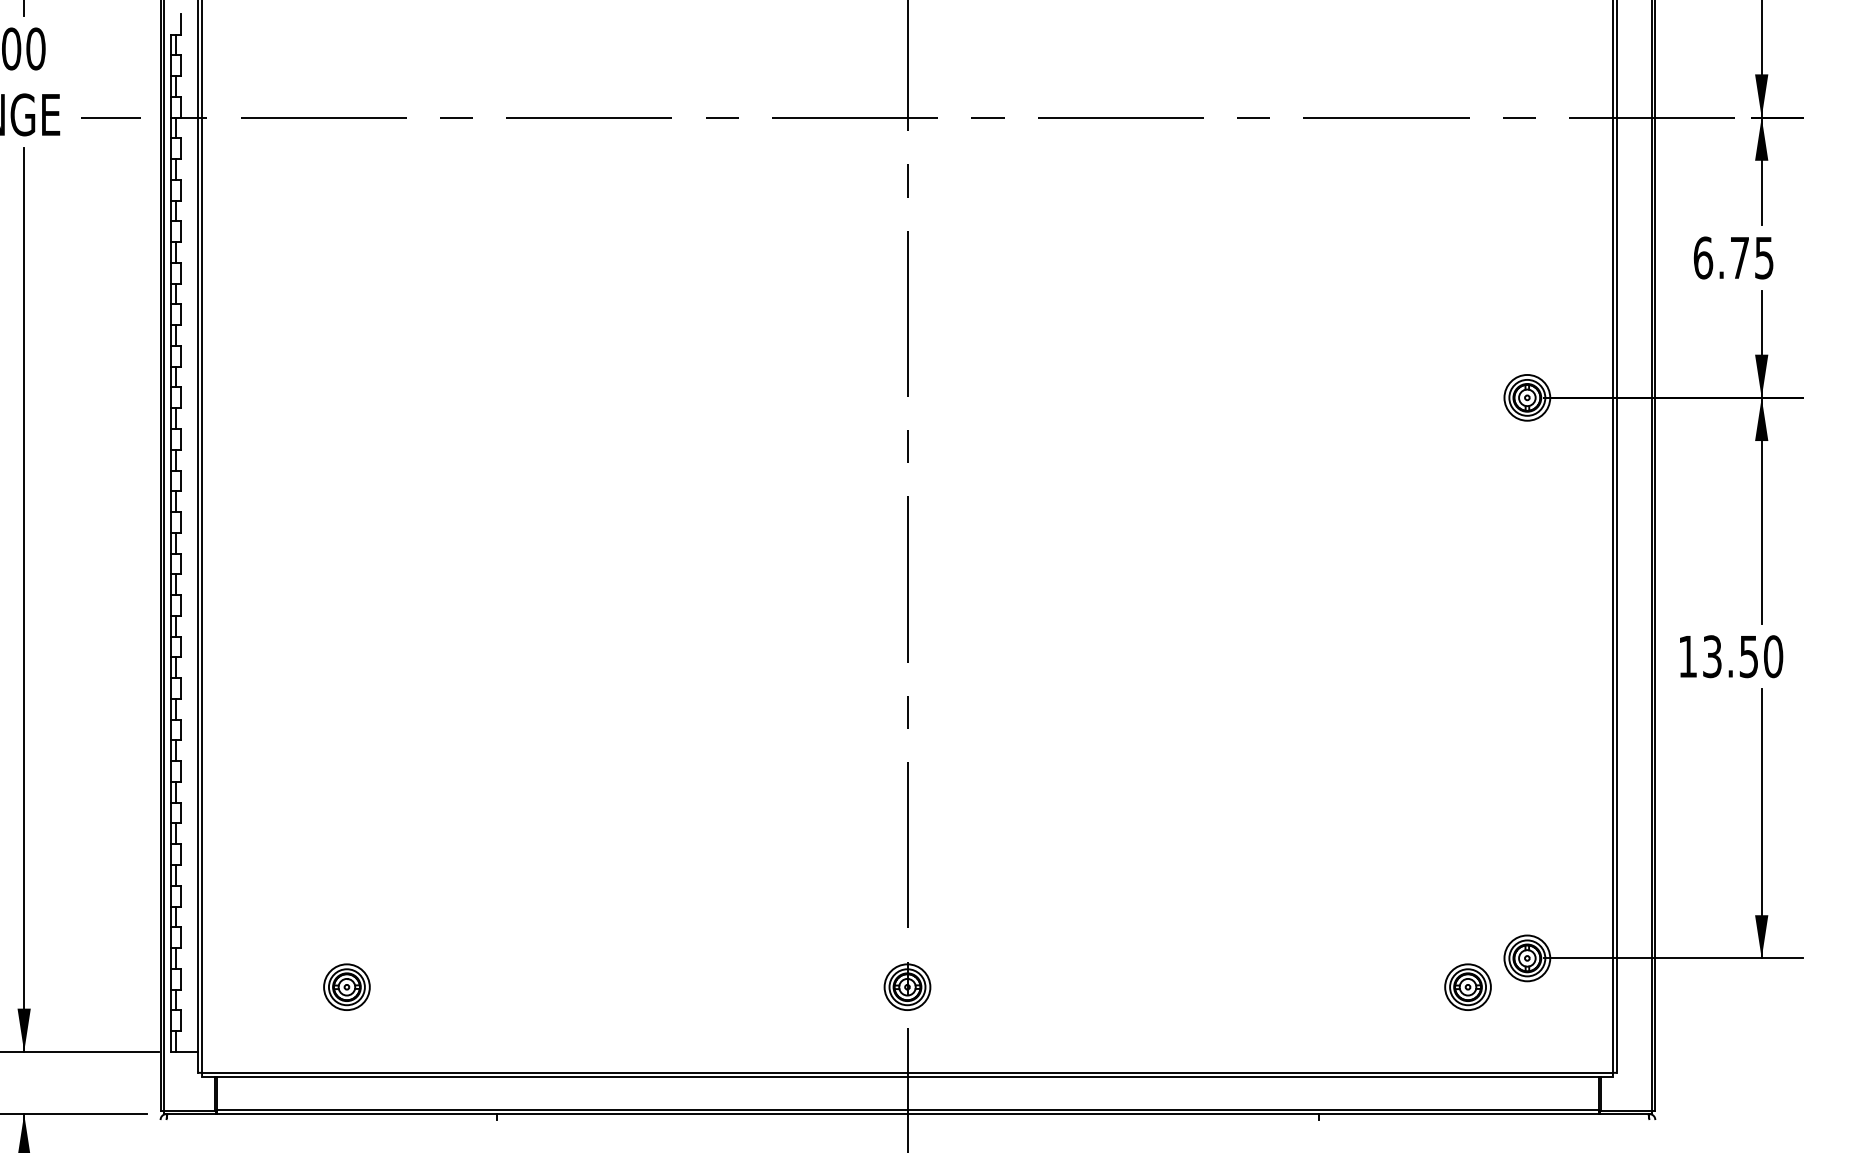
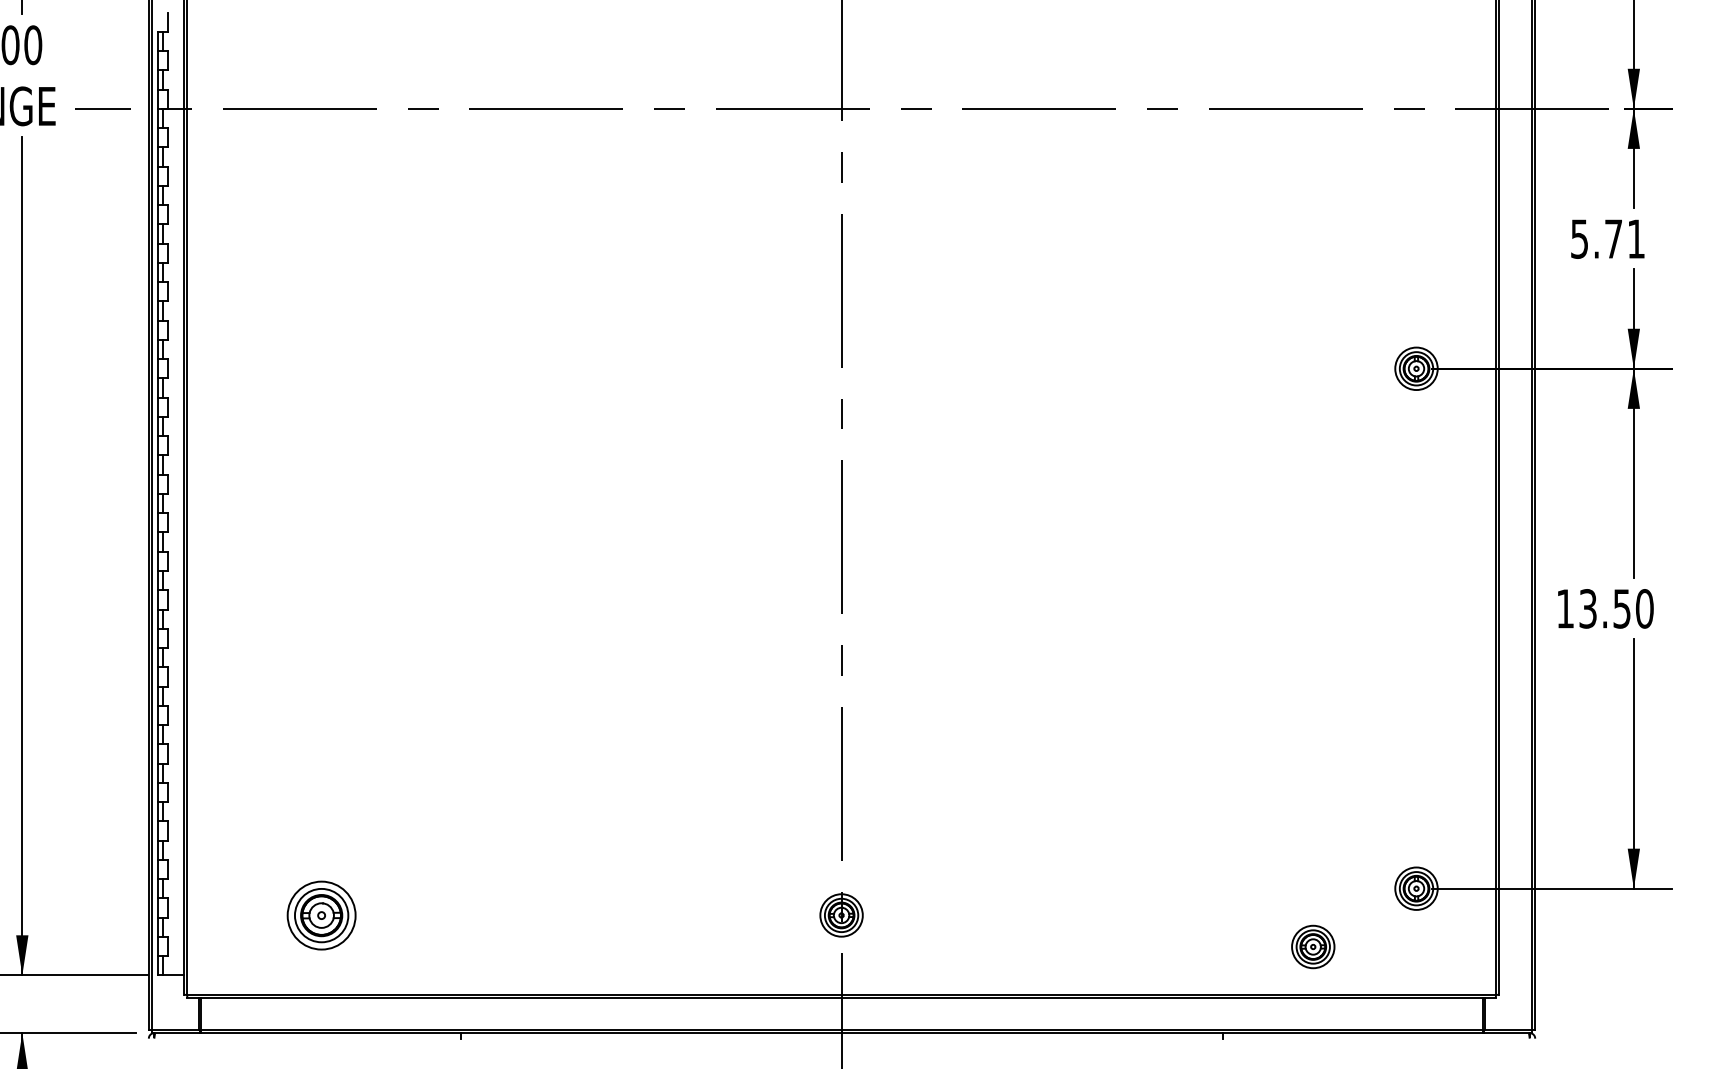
text: (1733, 257) -> (1607, 238), 6.75 -> 5.71
part: (346, 986) -> (321, 914), size x1.6
part: (1467, 986) -> (1312, 946), moved

